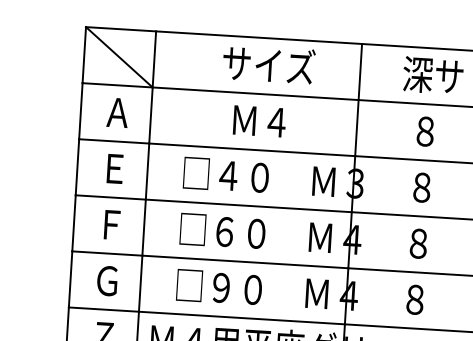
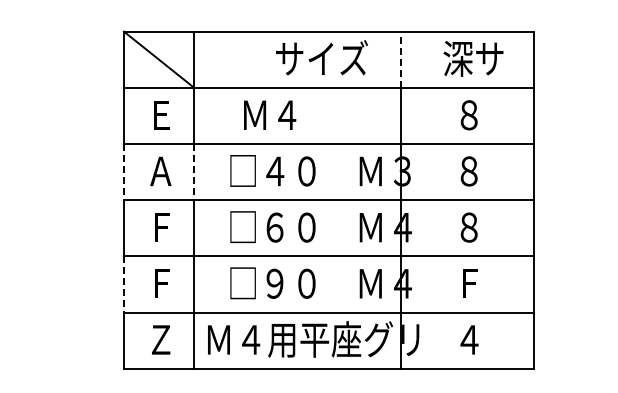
text: (268, 64) -> (321, 57), moved
line: (360, 71) -> (400, 59), solid -> dashed
text: (117, 112) -> (160, 114), Ａ -> Ｅ
text: (260, 120) -> (270, 114), moved
line: (76, 167) -> (123, 172), solid -> dashed
text: (113, 168) -> (160, 171), Ｅ -> Ａ
line: (147, 171) -> (194, 172), solid -> dashed
line: (70, 279) -> (123, 284), solid -> dashed
text: (107, 280) -> (160, 283), Ｇ -> Ｆ
text: (414, 299) -> (468, 283), ８ -> Ｆ

